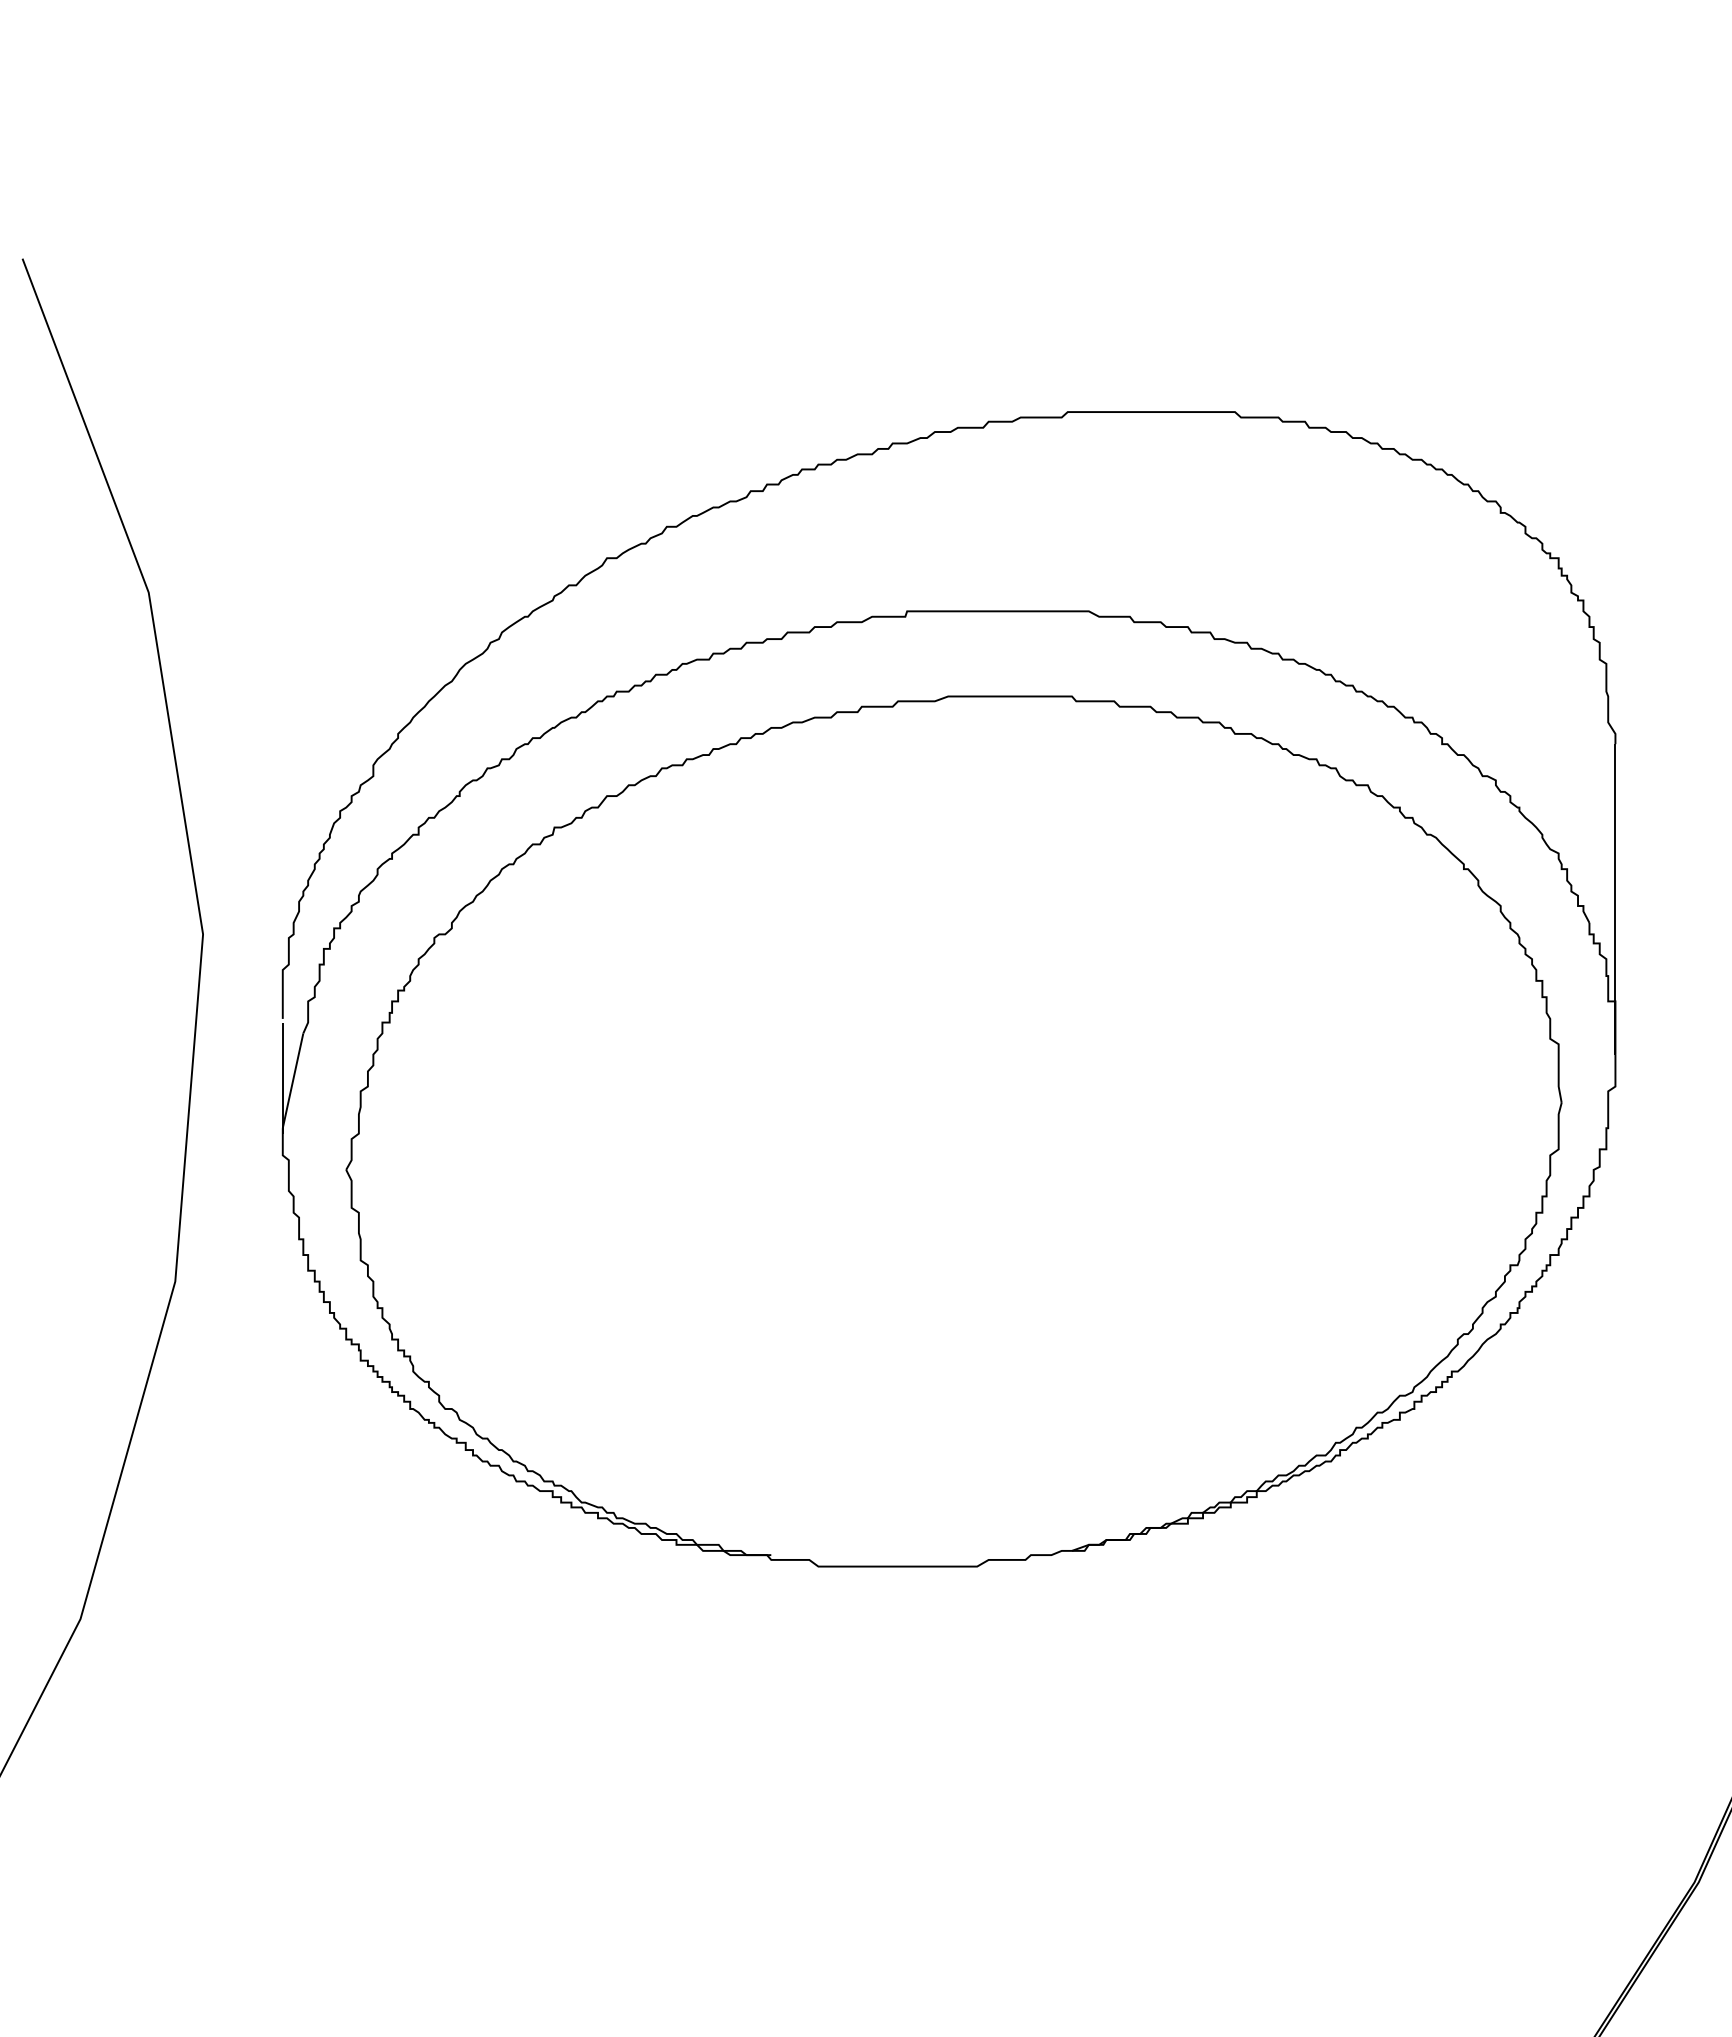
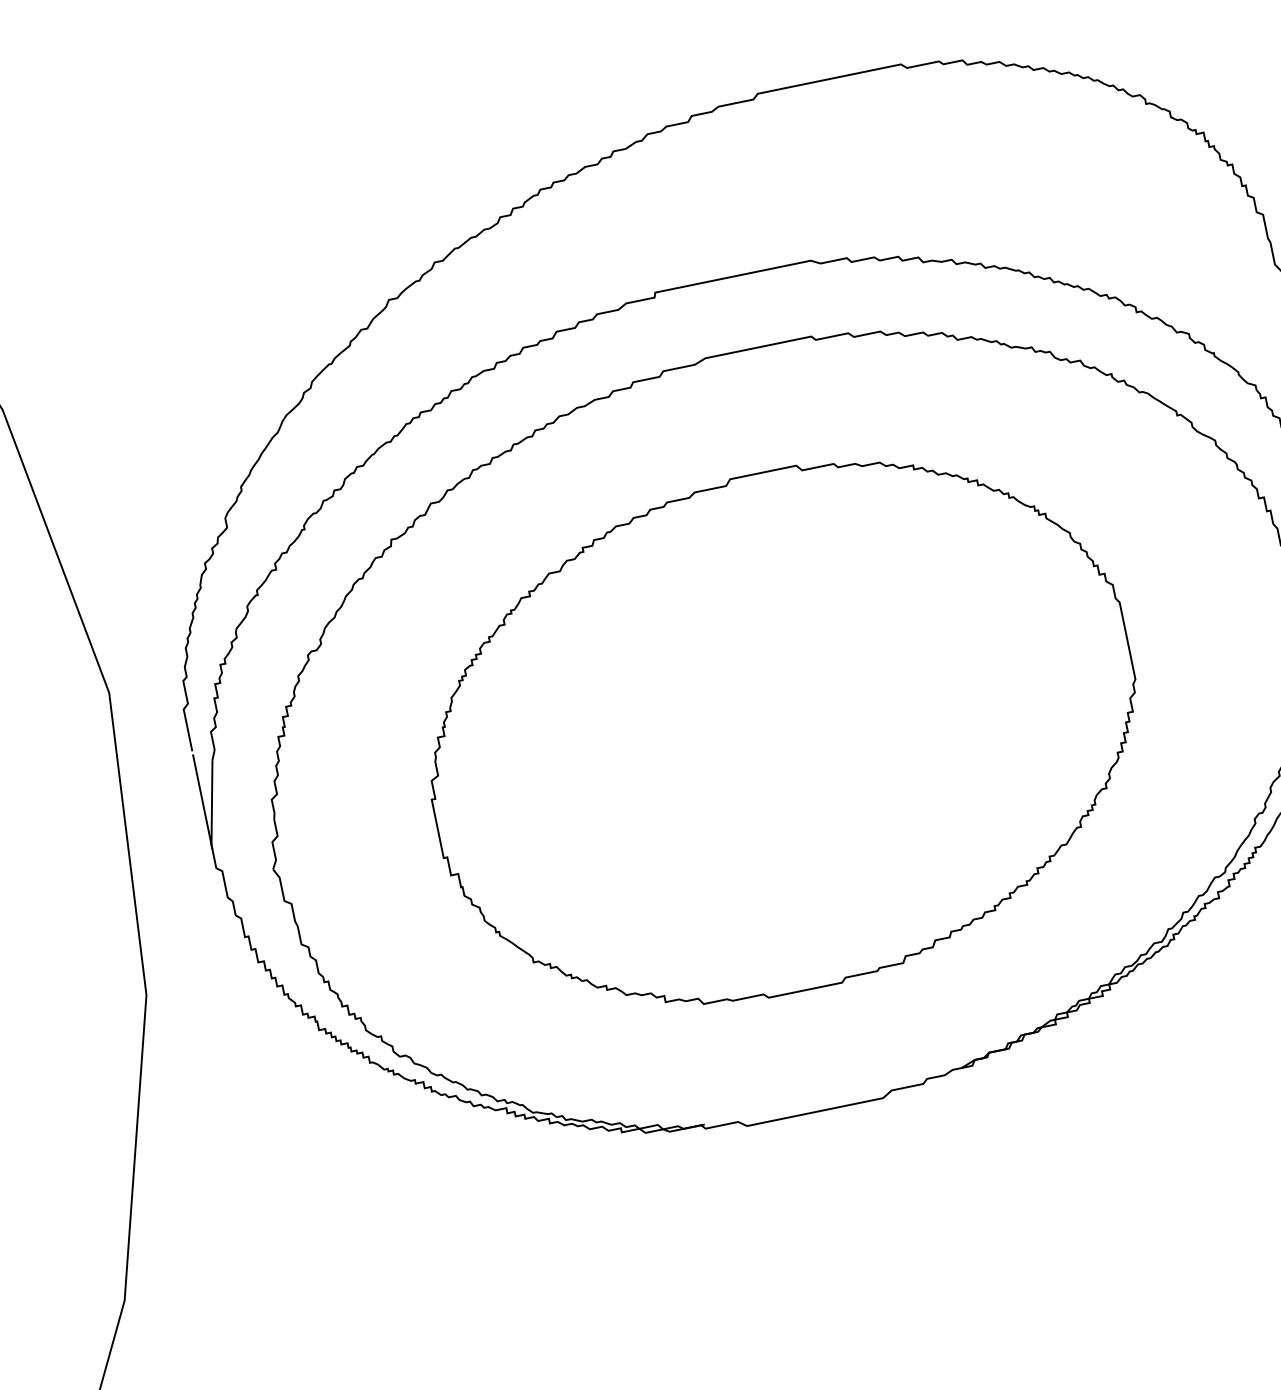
part: (948, 1132) -> (782, 731), added

